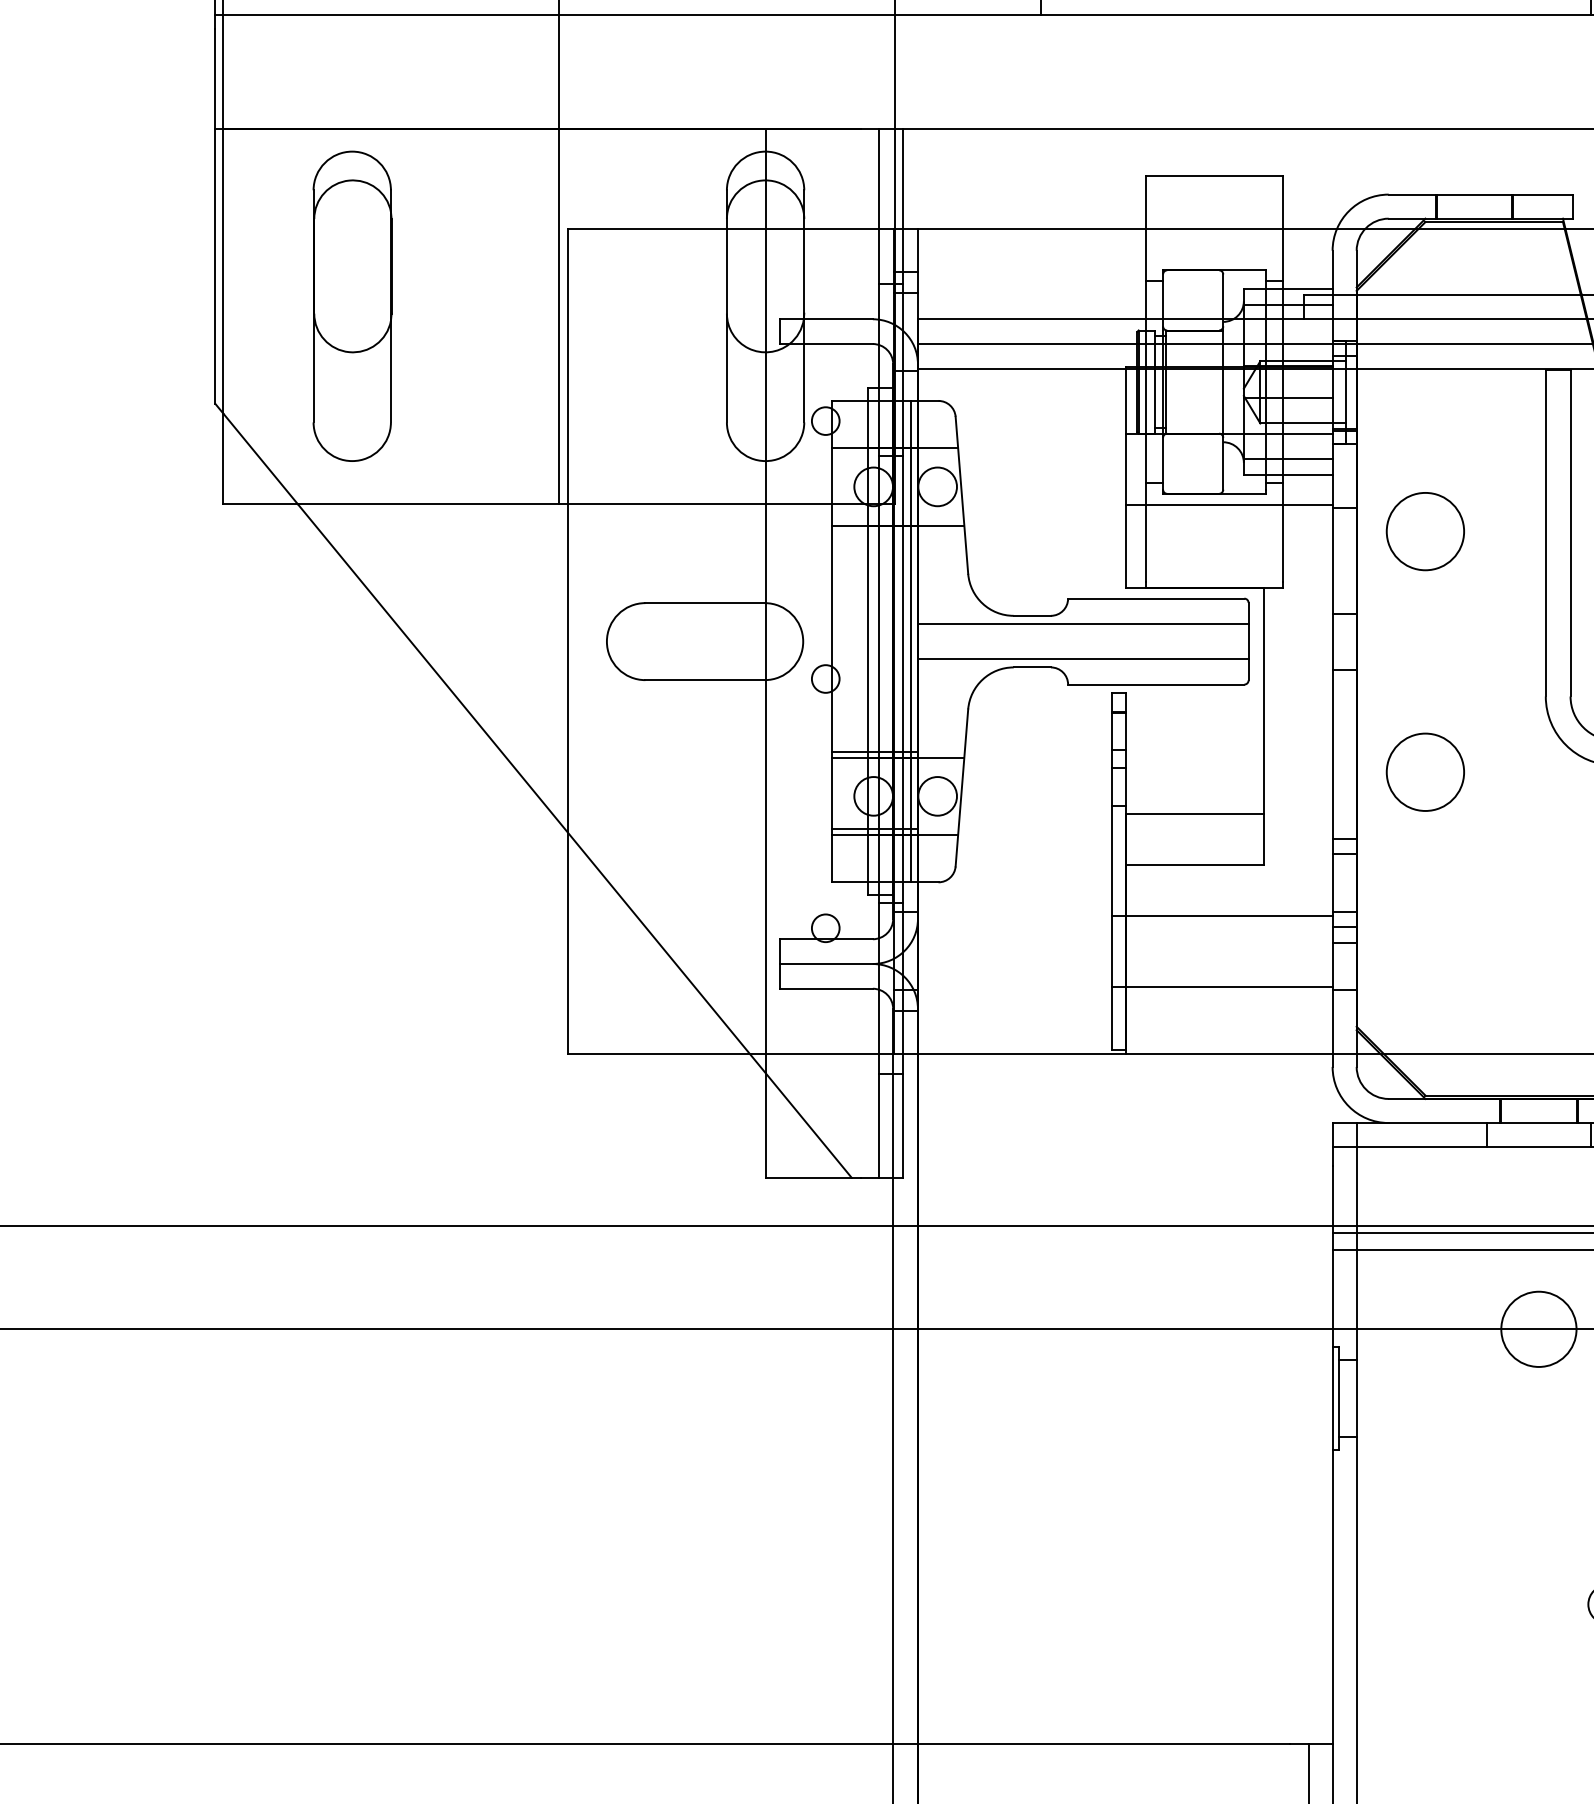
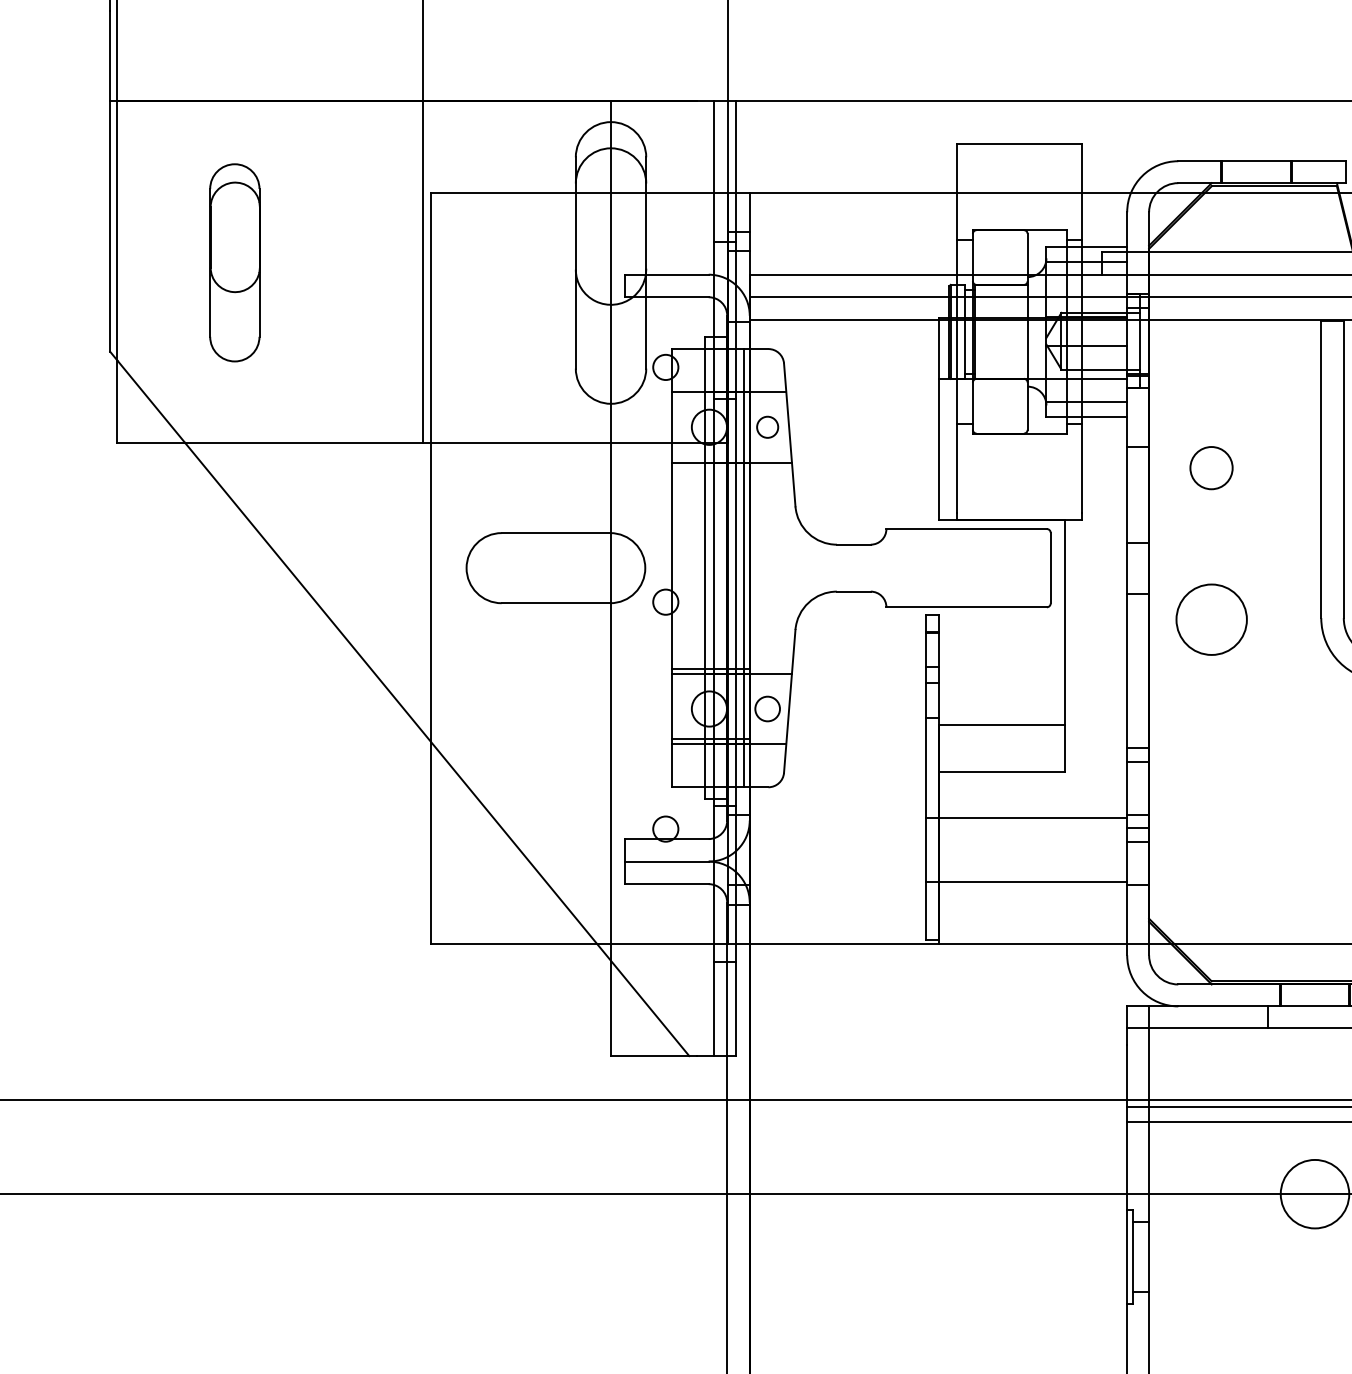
part: (352, 305) -> (235, 262), size x0.7
circle: (937, 486) -> (767, 426), size x0.6
line: (1229, 505) -> (1033, 444), removed
circle: (1424, 531) -> (1210, 467), size x0.6
line: (1083, 624) -> (900, 552), removed
line: (1083, 658) -> (900, 583), removed
circle: (1424, 771) -> (1210, 619), moved
circle: (937, 796) -> (767, 709), size x0.7

